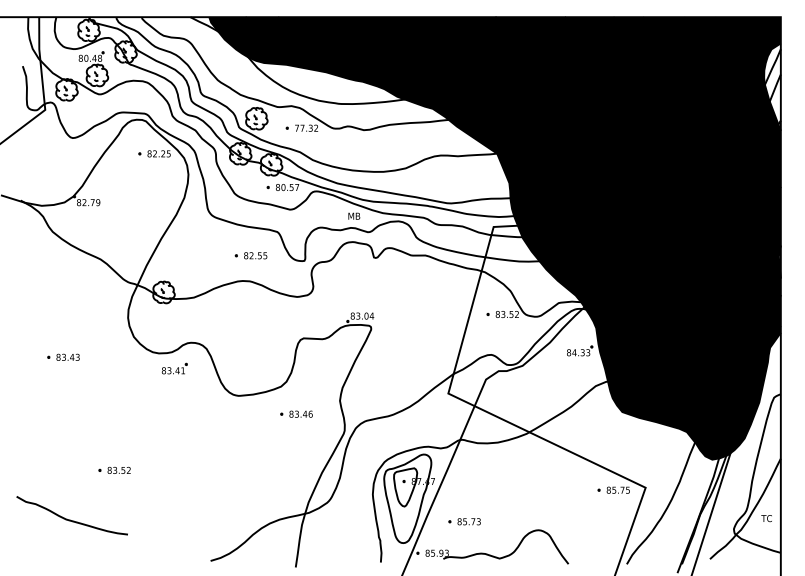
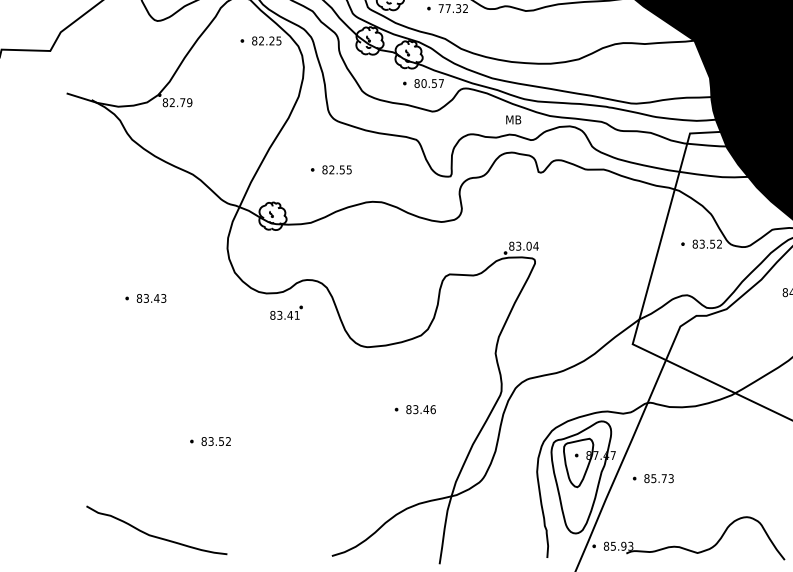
part: (250, 255) -> (330, 169), moved
part: (296, 413) -> (415, 408), moved
curve: (70, 519) -> (154, 535), moved
part: (464, 521) -> (653, 478), moved

